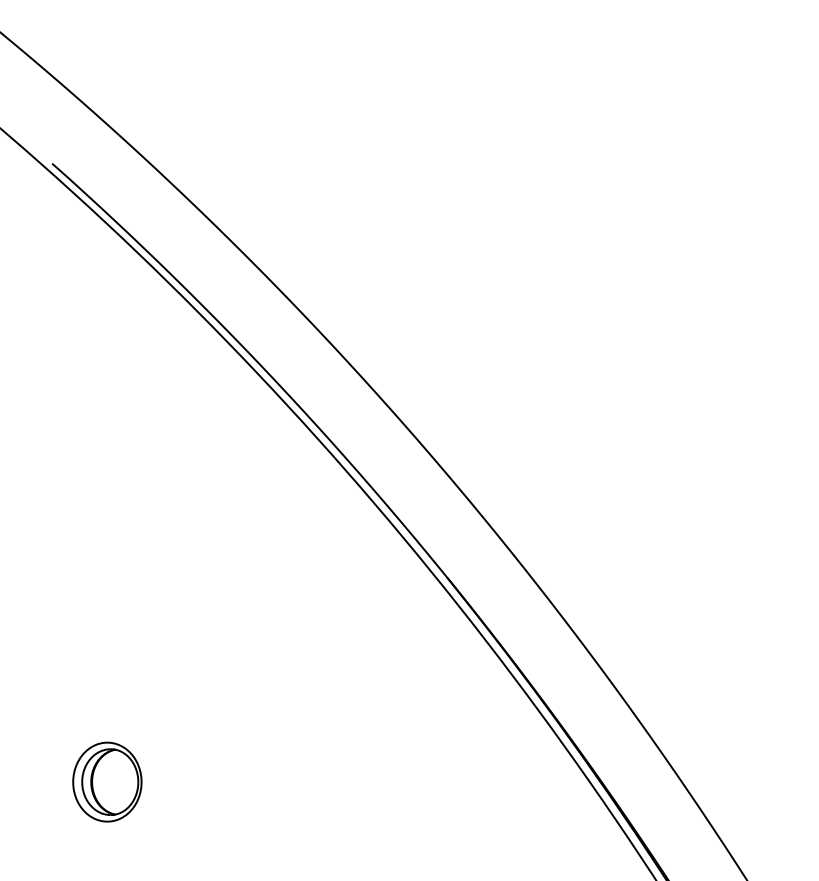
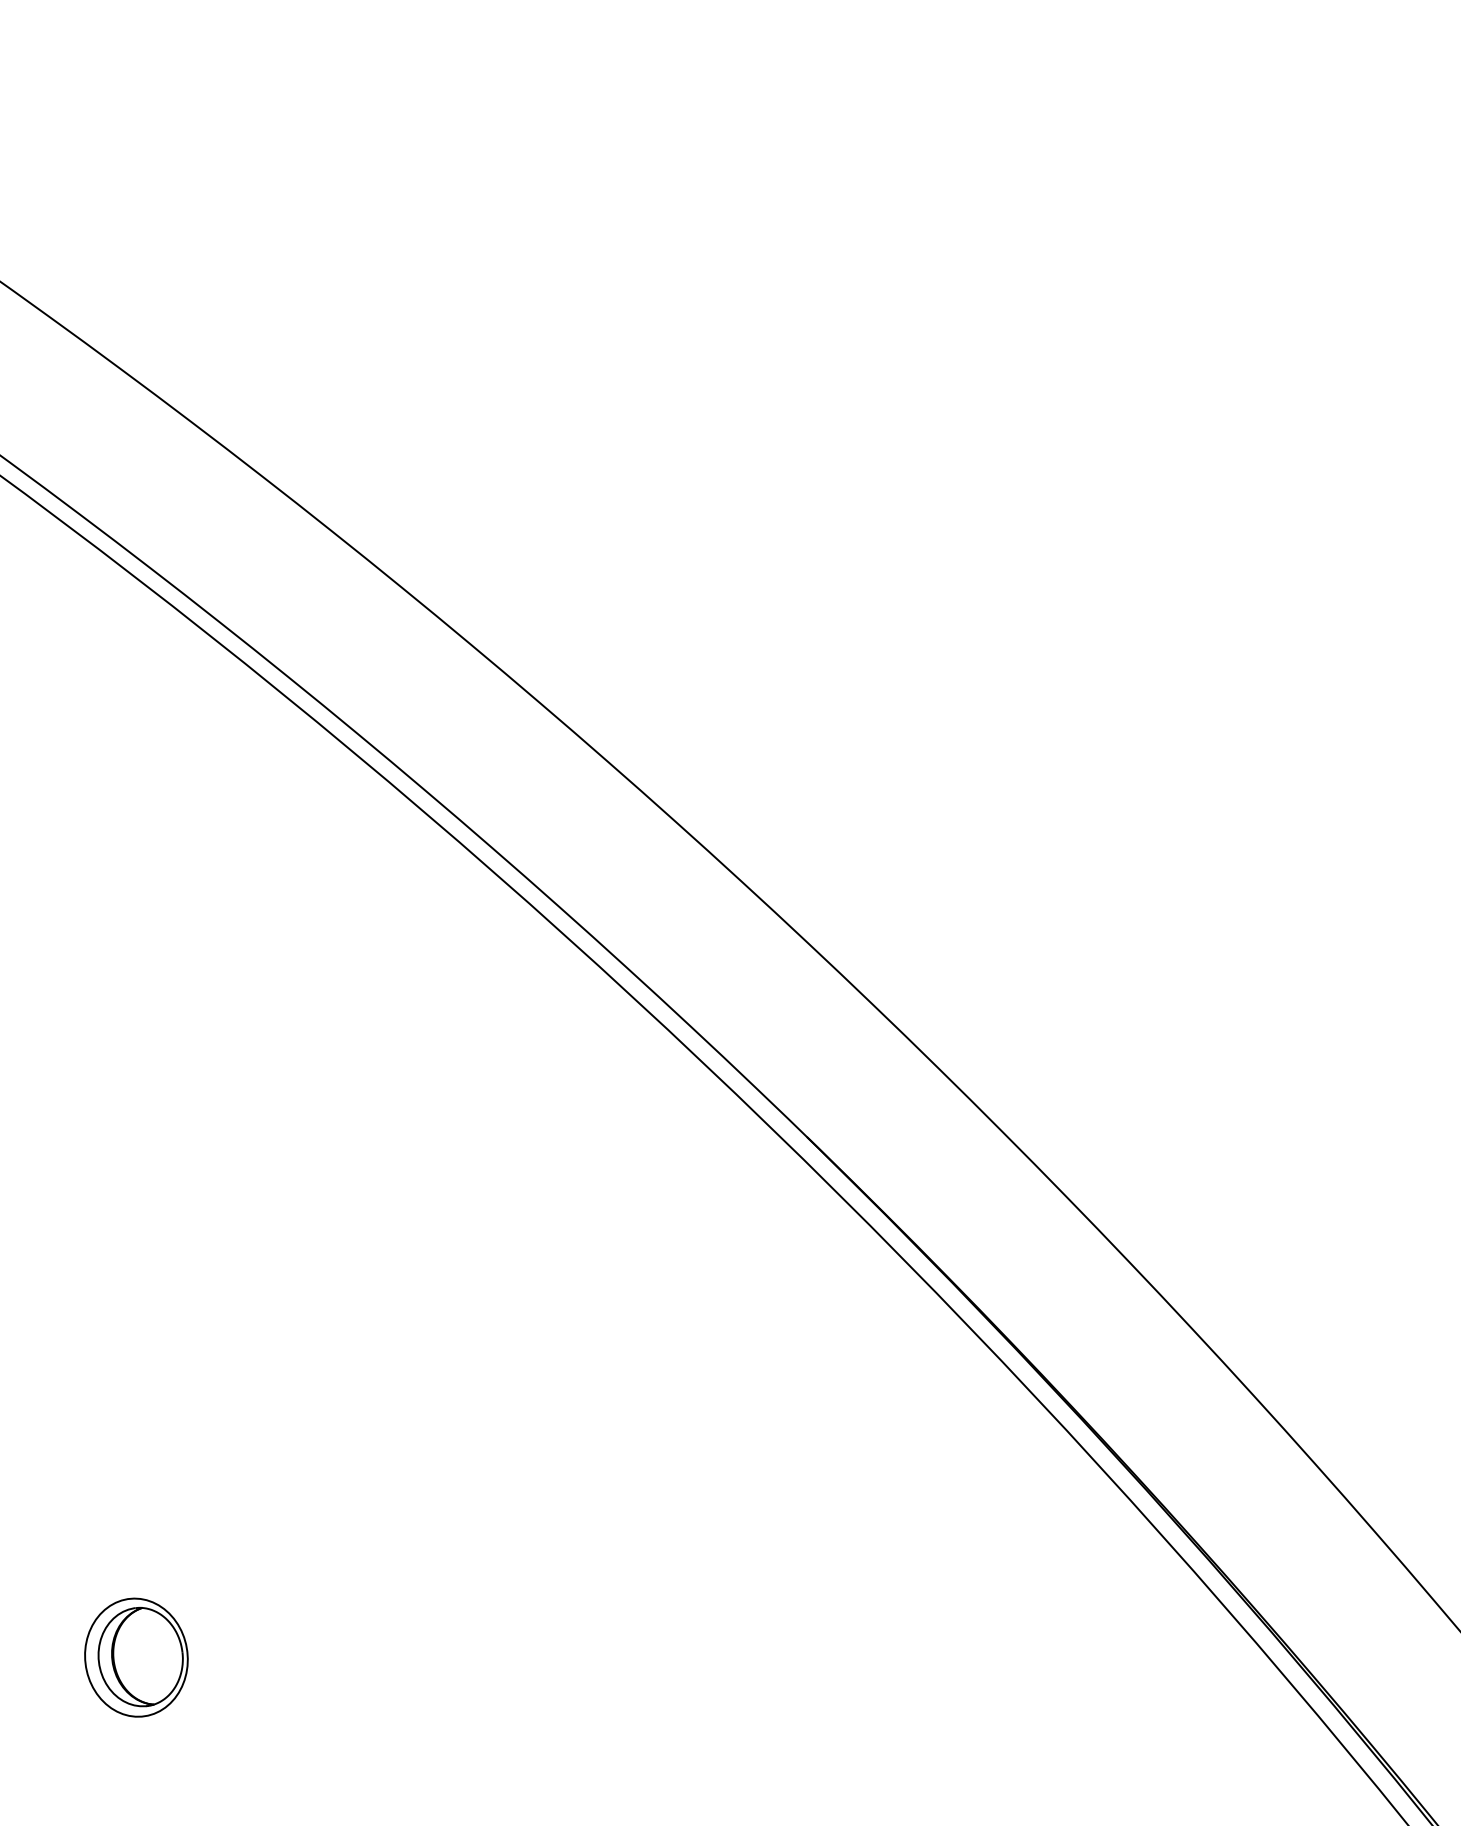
part: (107, 781) -> (136, 1656), size x0.7

